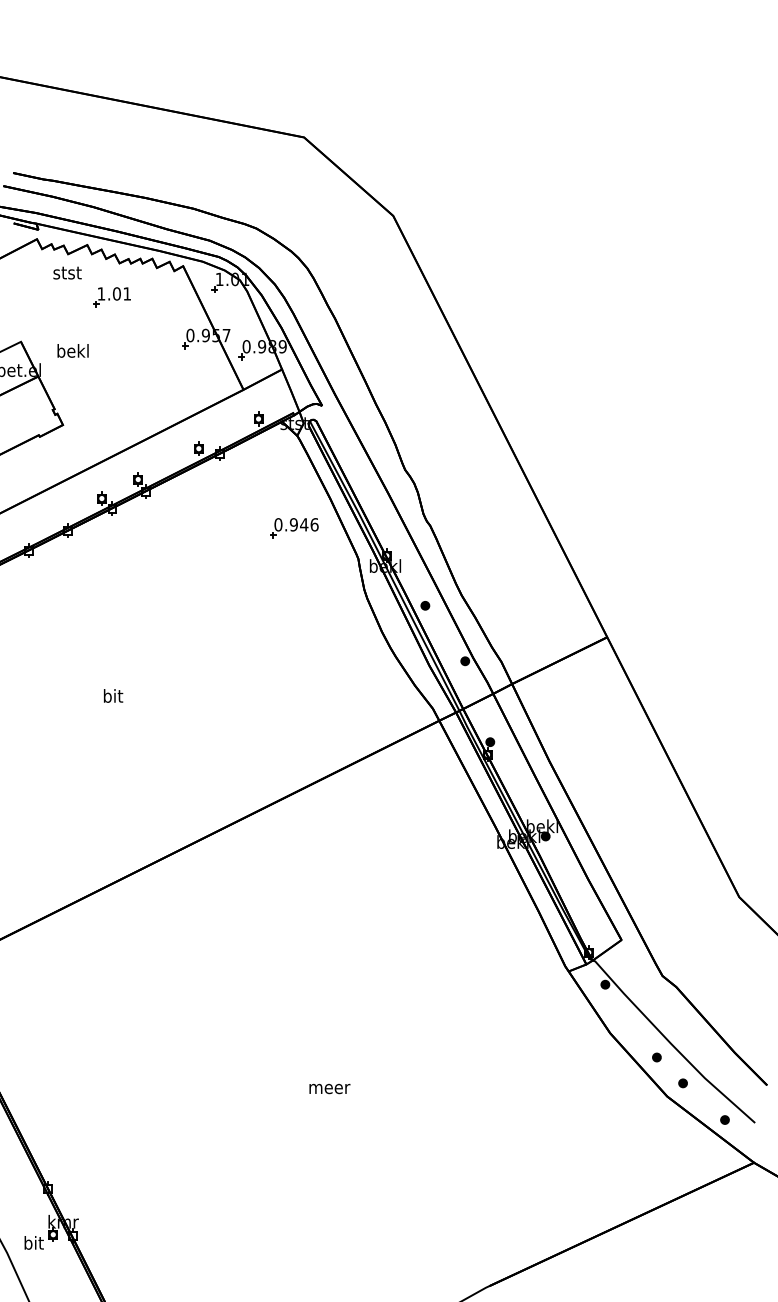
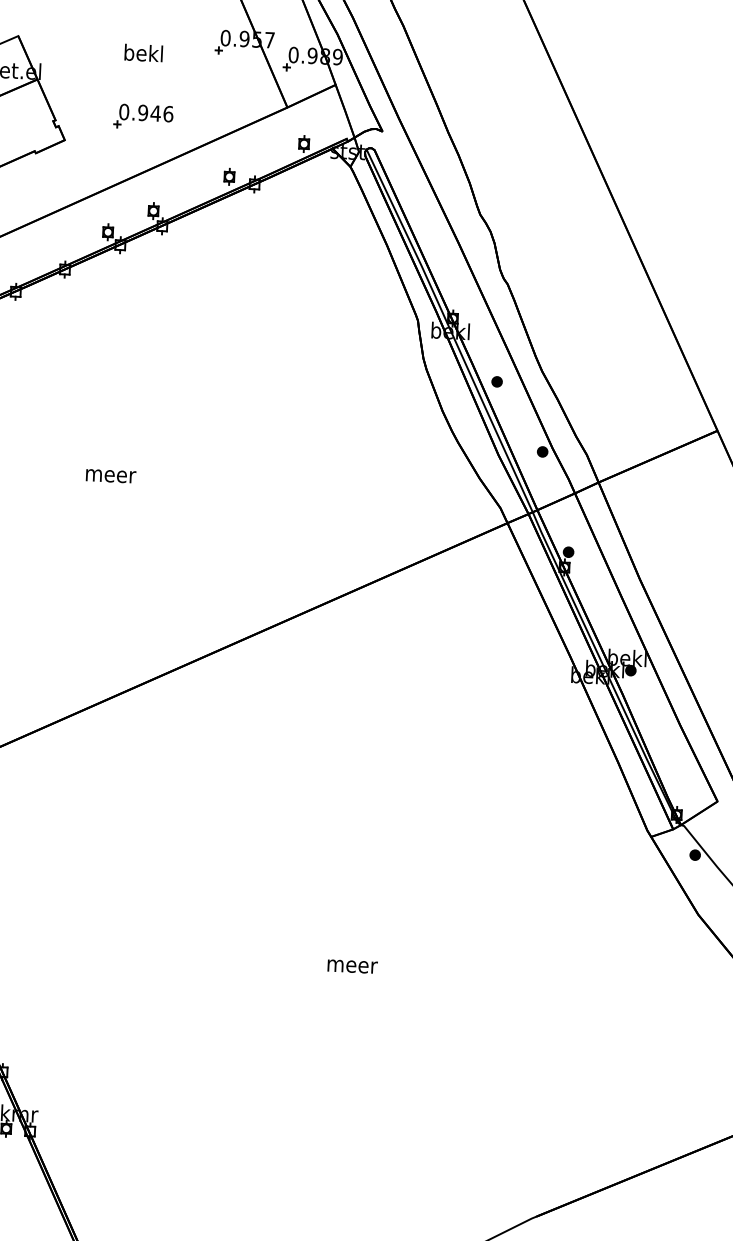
text: (72, 350) -> (143, 52), moved
part: (294, 528) -> (143, 117), moved
text: (113, 695) -> (110, 473), bit -> meer

